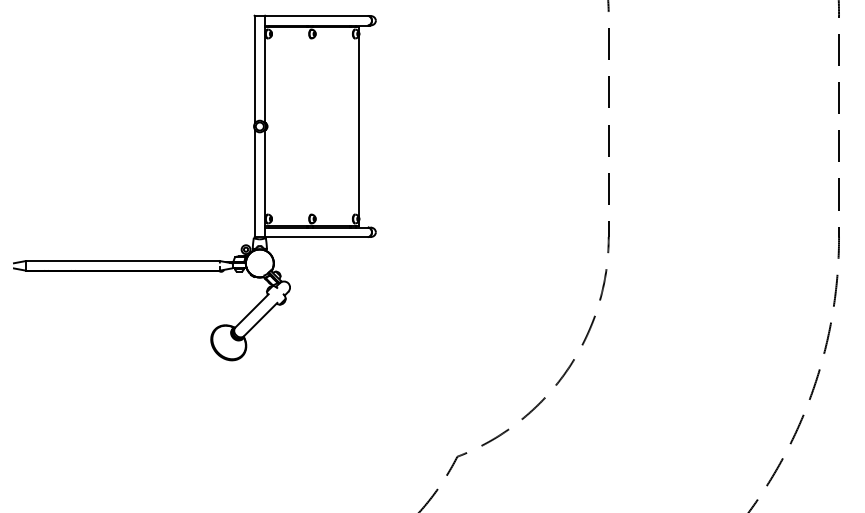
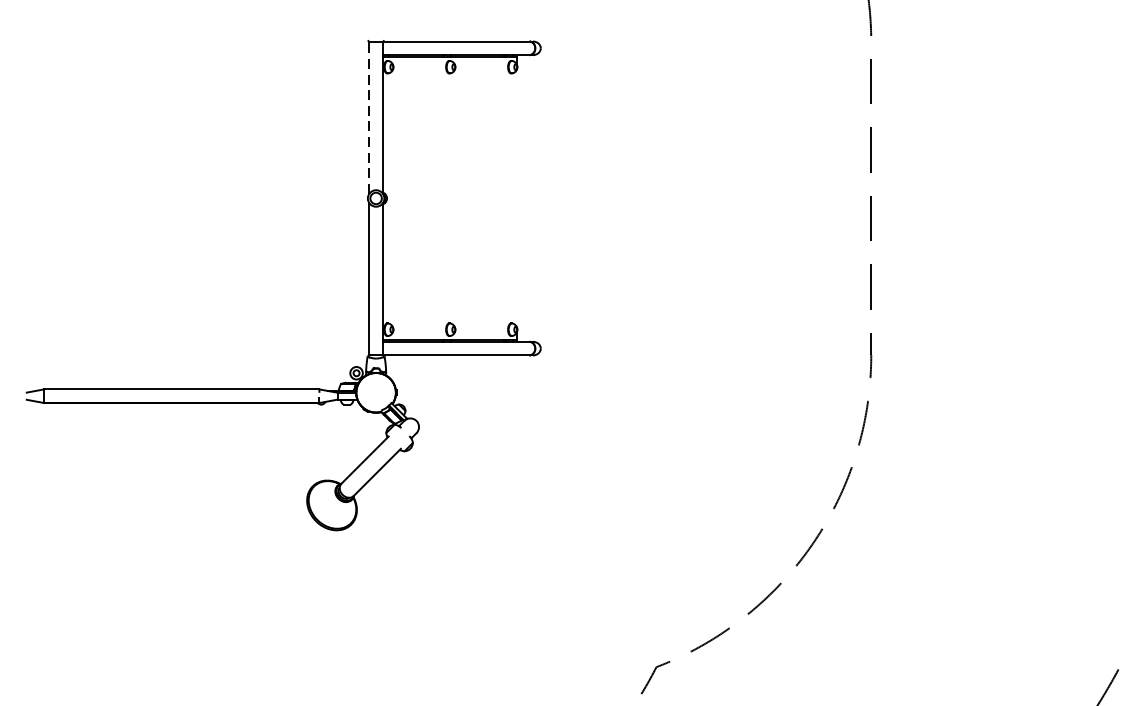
line: (255, 69) -> (369, 117), solid -> dashed
line: (358, 126) -> (516, 198), removed

